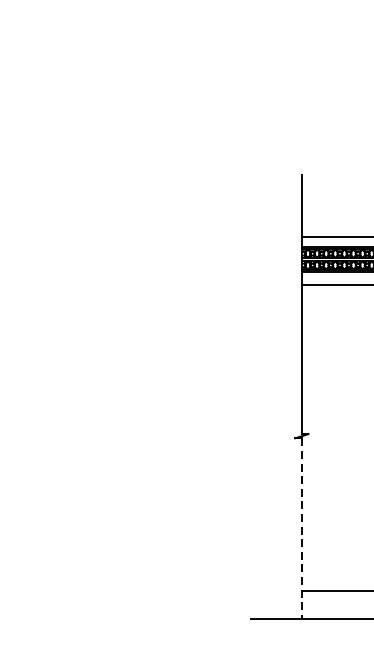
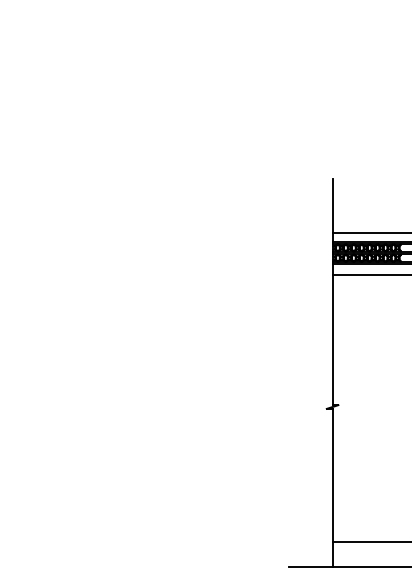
line: (301, 528) -> (332, 487), dashed -> solid

